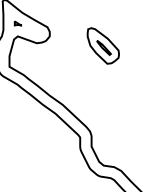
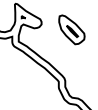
part: (102, 45) -> (71, 29), size x1.43

